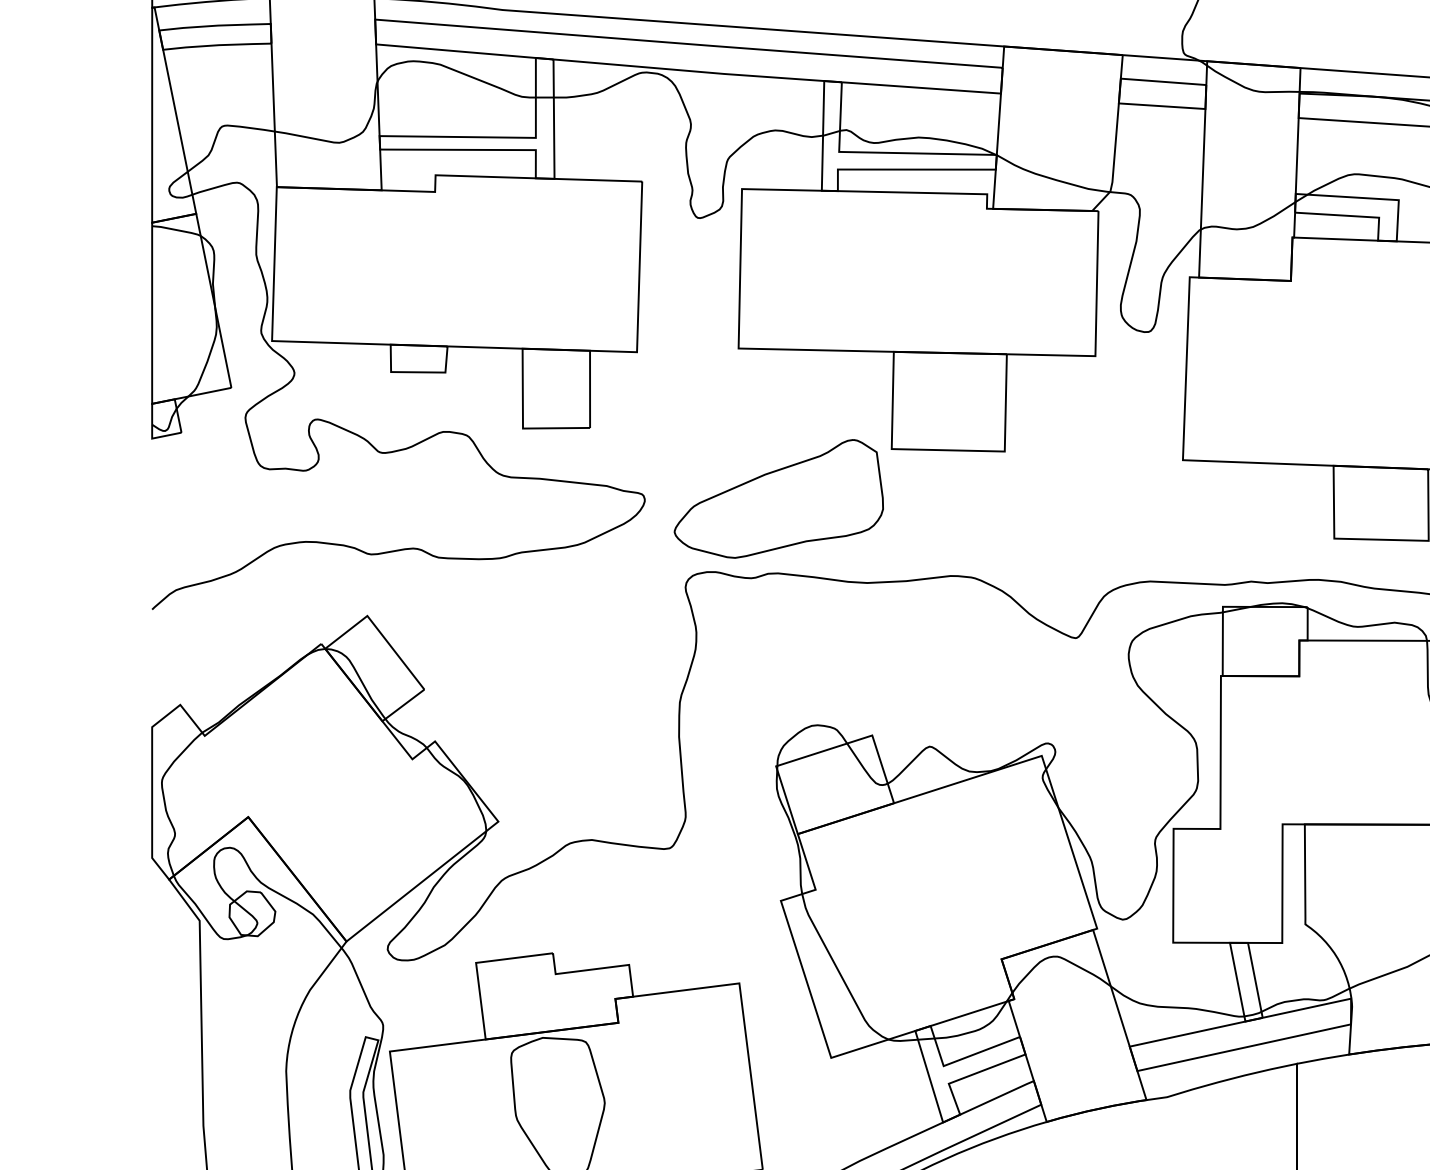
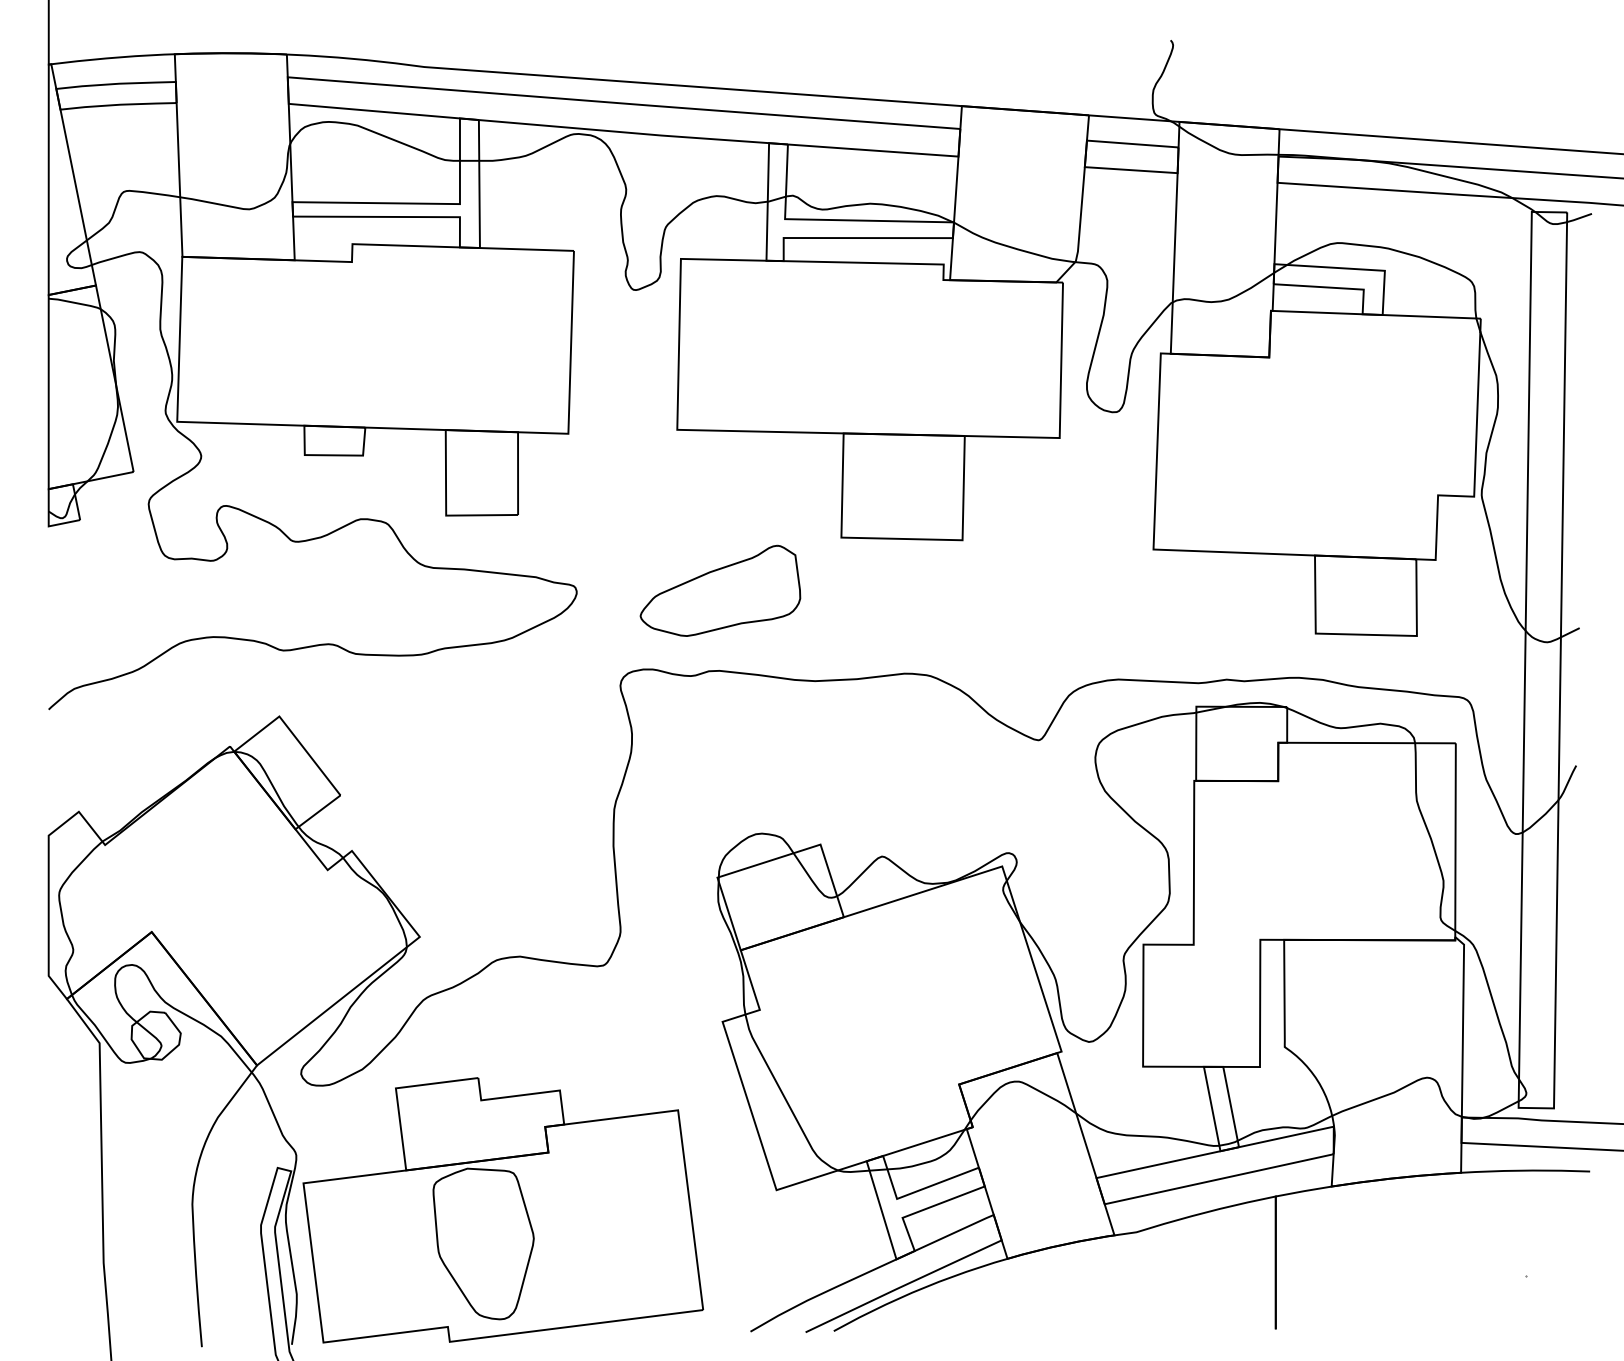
part: (778, 498) -> (720, 590), size x0.71

